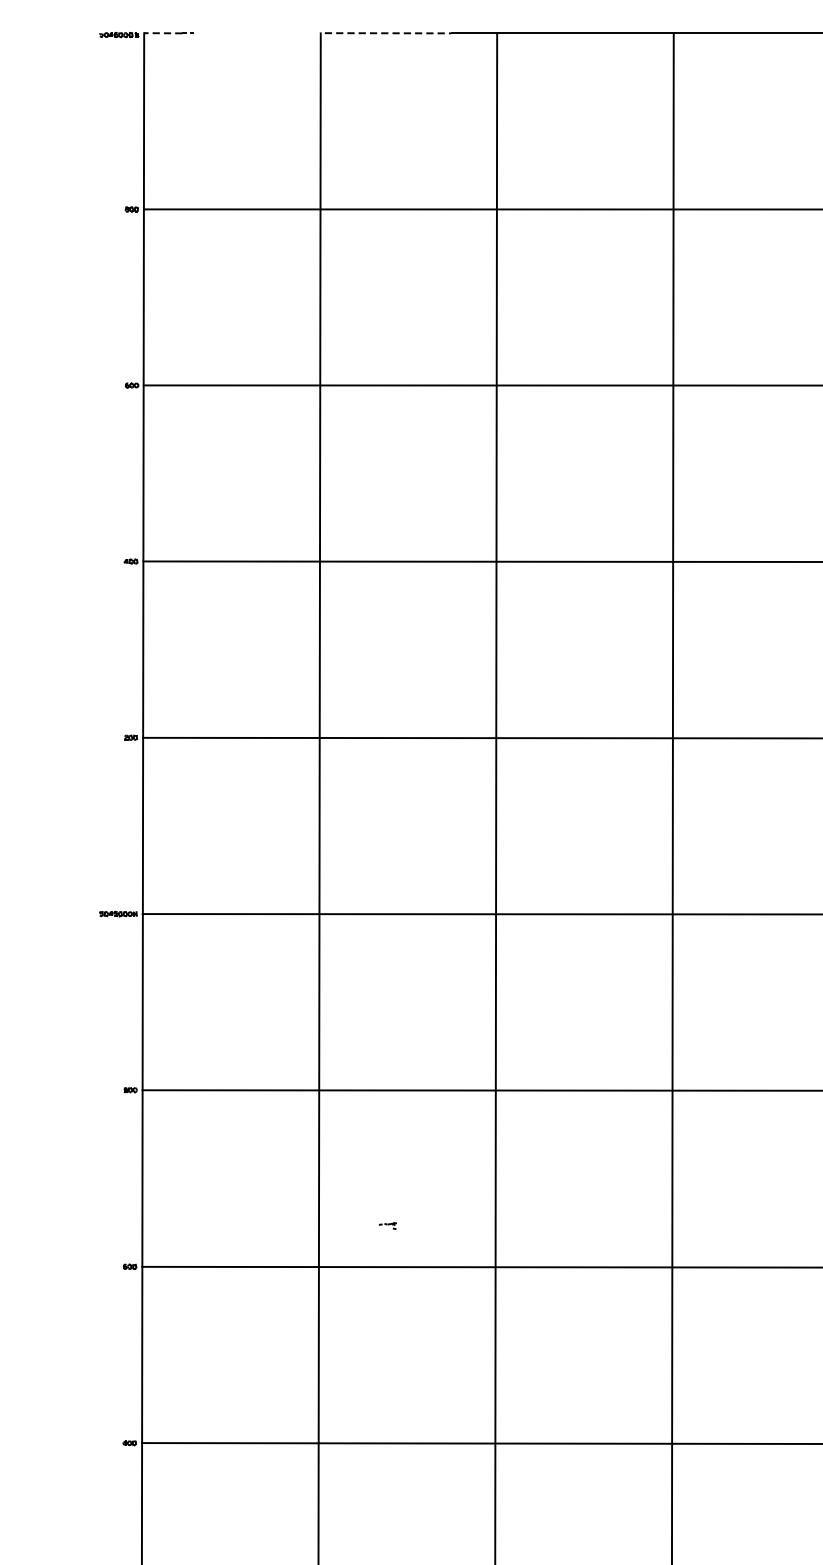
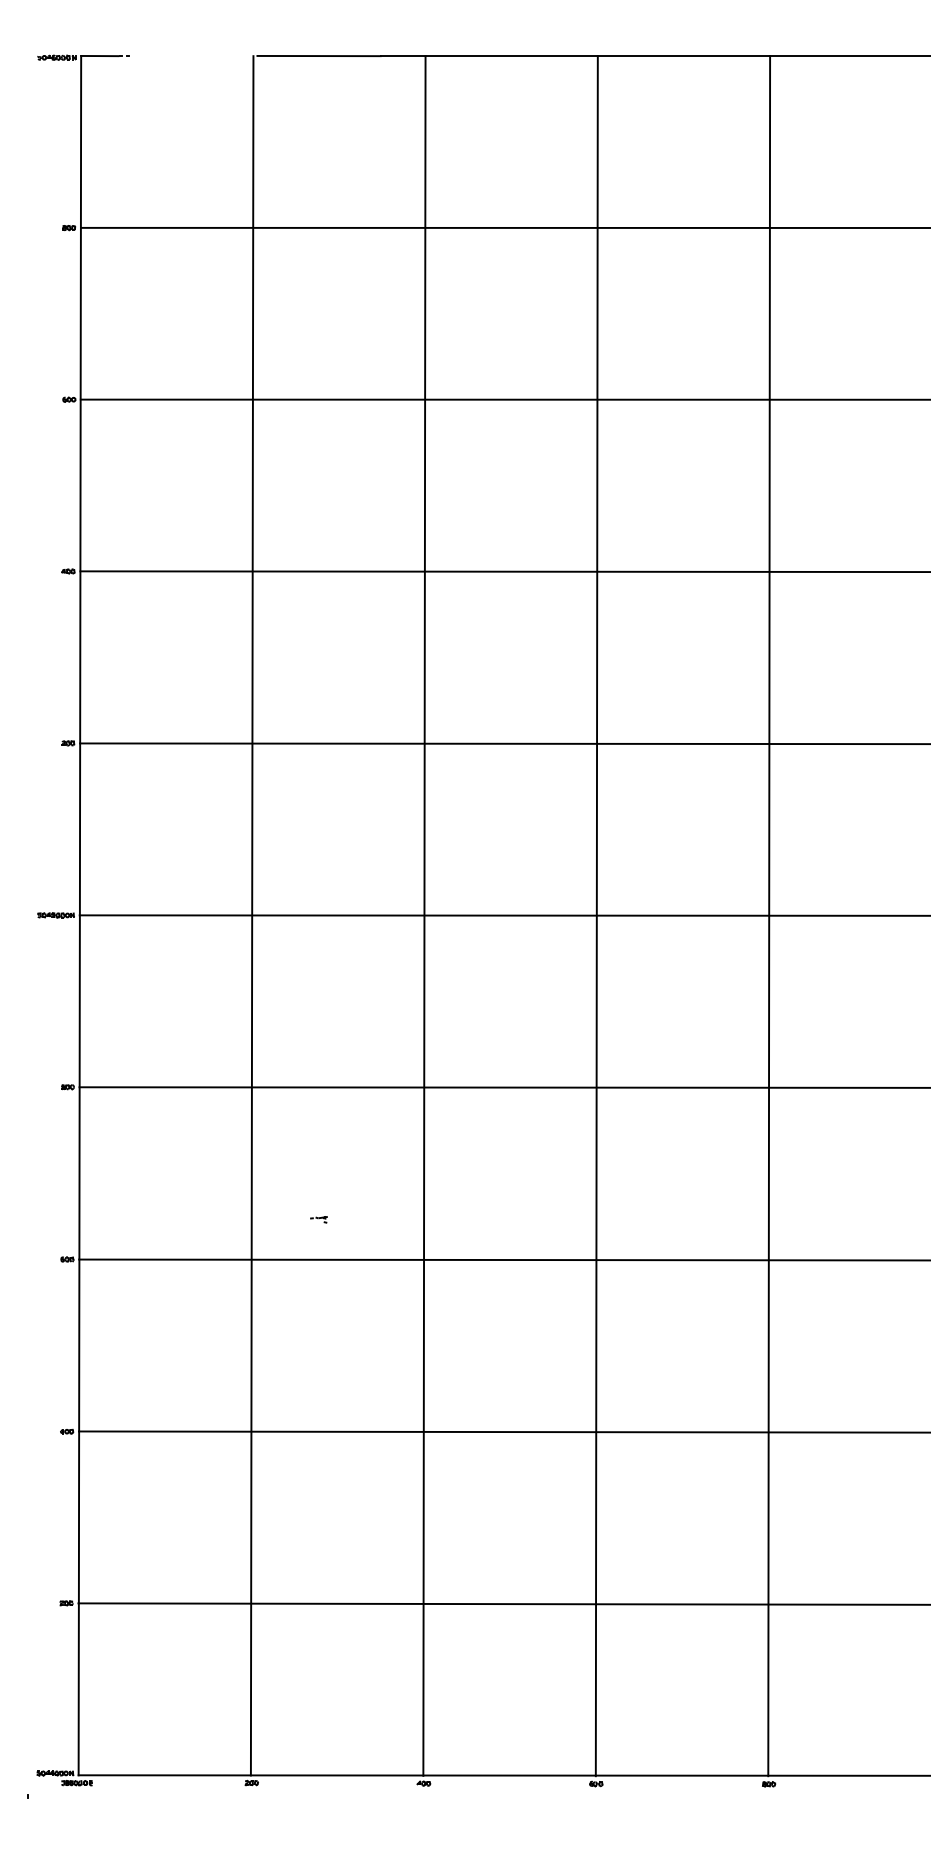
line: (162, 33) -> (99, 56), dashed -> solid
line: (388, 33) -> (319, 56), dashed -> solid

